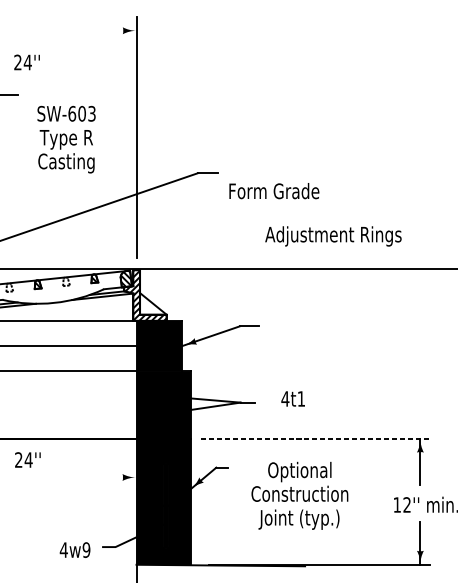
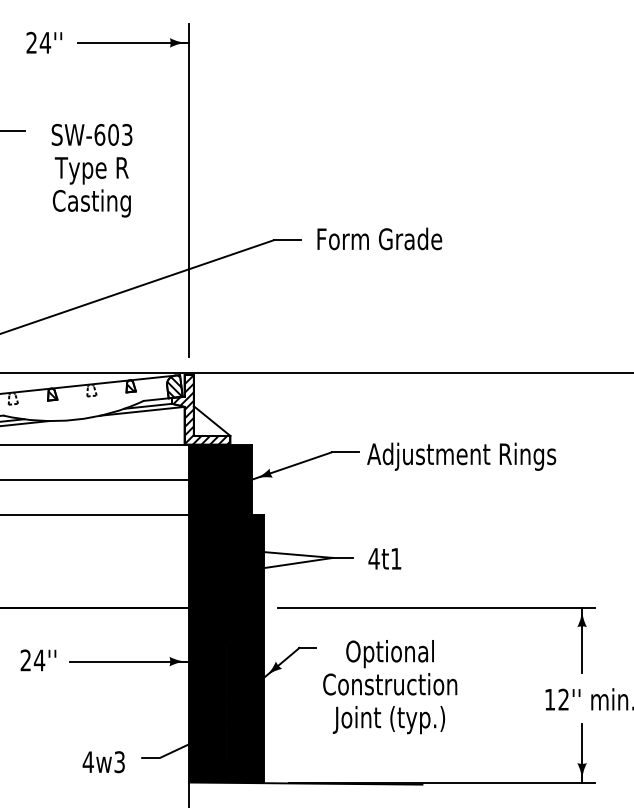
line: (96, 30) -> (133, 42), added
text: (27, 62) -> (44, 42), moved
text: (66, 139) -> (91, 170), moved
text: (274, 190) -> (379, 238), moved
text: (333, 236) -> (461, 456), moved
text: (292, 398) -> (384, 558), moved
line: (316, 438) -> (437, 607), dashed -> solid
text: (27, 460) -> (38, 660), moved
line: (93, 477) -> (129, 661), added
text: (300, 496) -> (390, 687), moved
text: (86, 549) -> (119, 761), 4w9 -> 4w3

